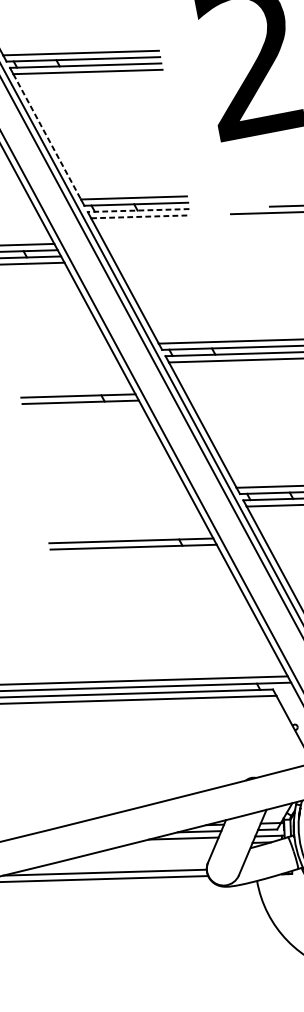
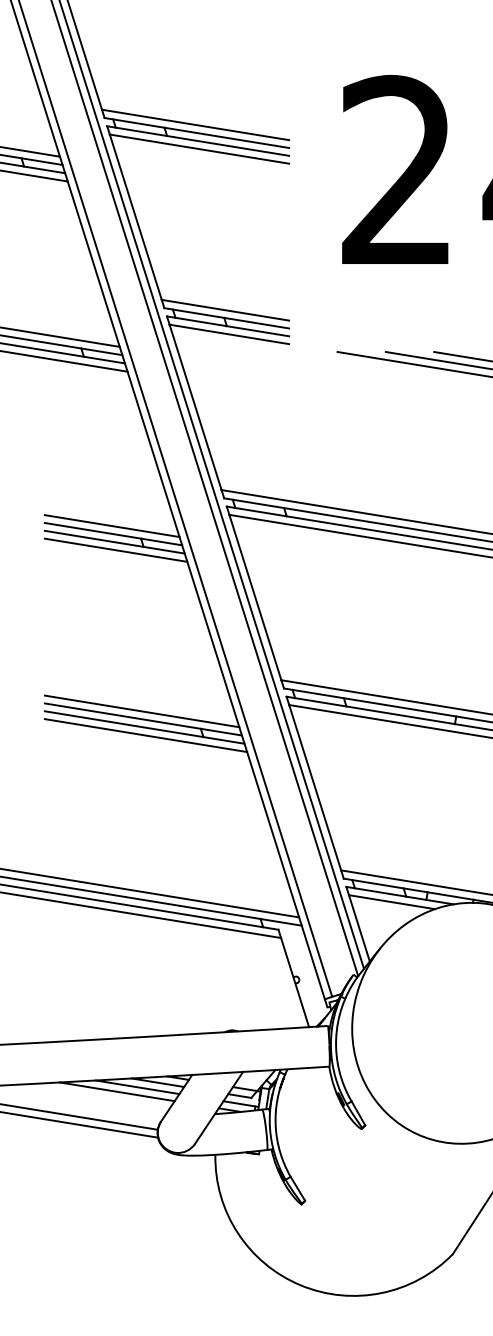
line: (46, 137) -> (135, 217), dashed -> solid
line: (138, 210) -> (228, 326), dashed -> solid
line: (141, 216) -> (229, 334), dashed -> solid
line: (75, 390) -> (111, 526), added
line: (82, 408) -> (115, 549), added
line: (128, 534) -> (141, 711), added
line: (135, 553) -> (145, 735), added
line: (167, 845) -> (116, 1091), added

